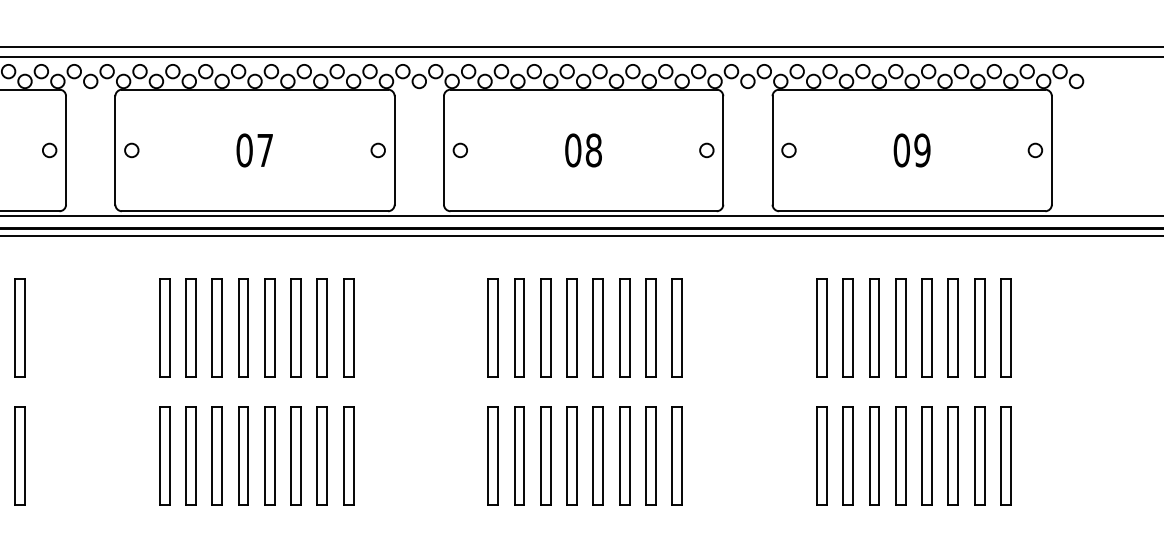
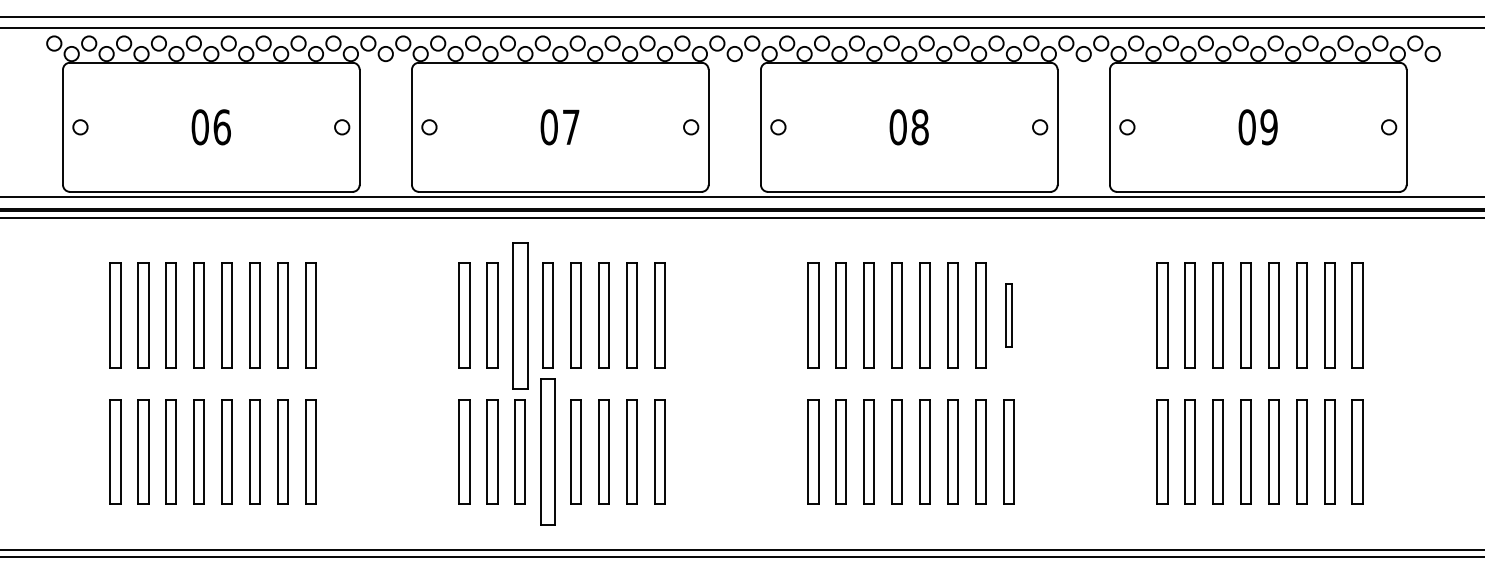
part: (216, 327) -> (519, 315), size x1.4
part: (677, 327) -> (1008, 315), size x0.6
part: (242, 455) -> (547, 451), size x1.4

